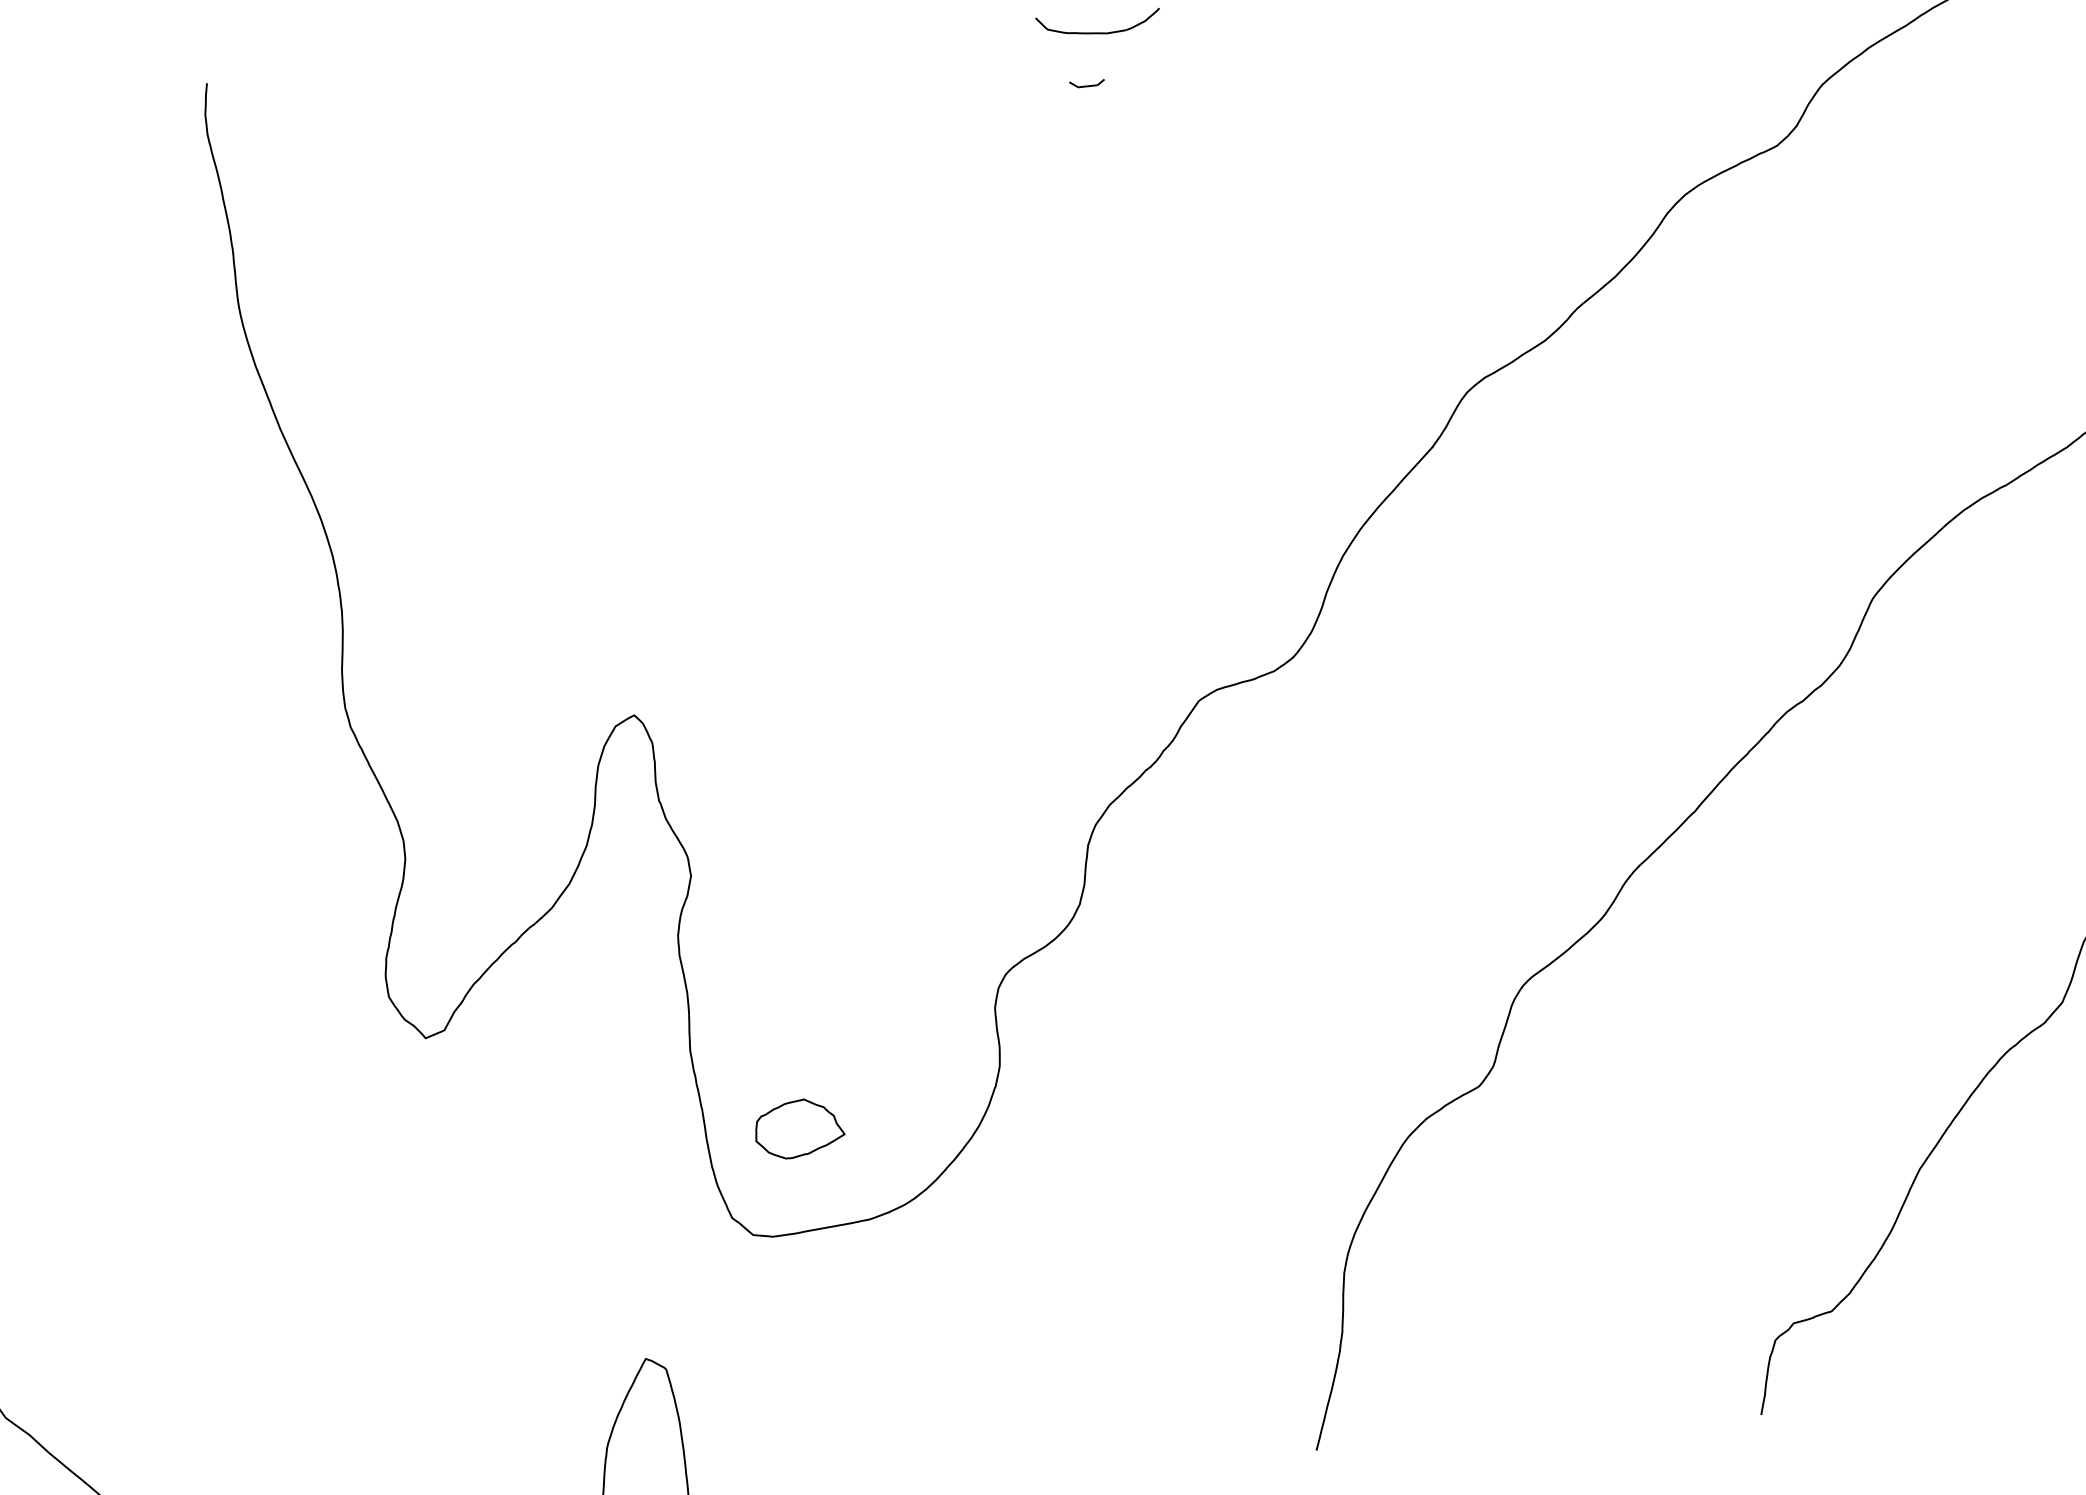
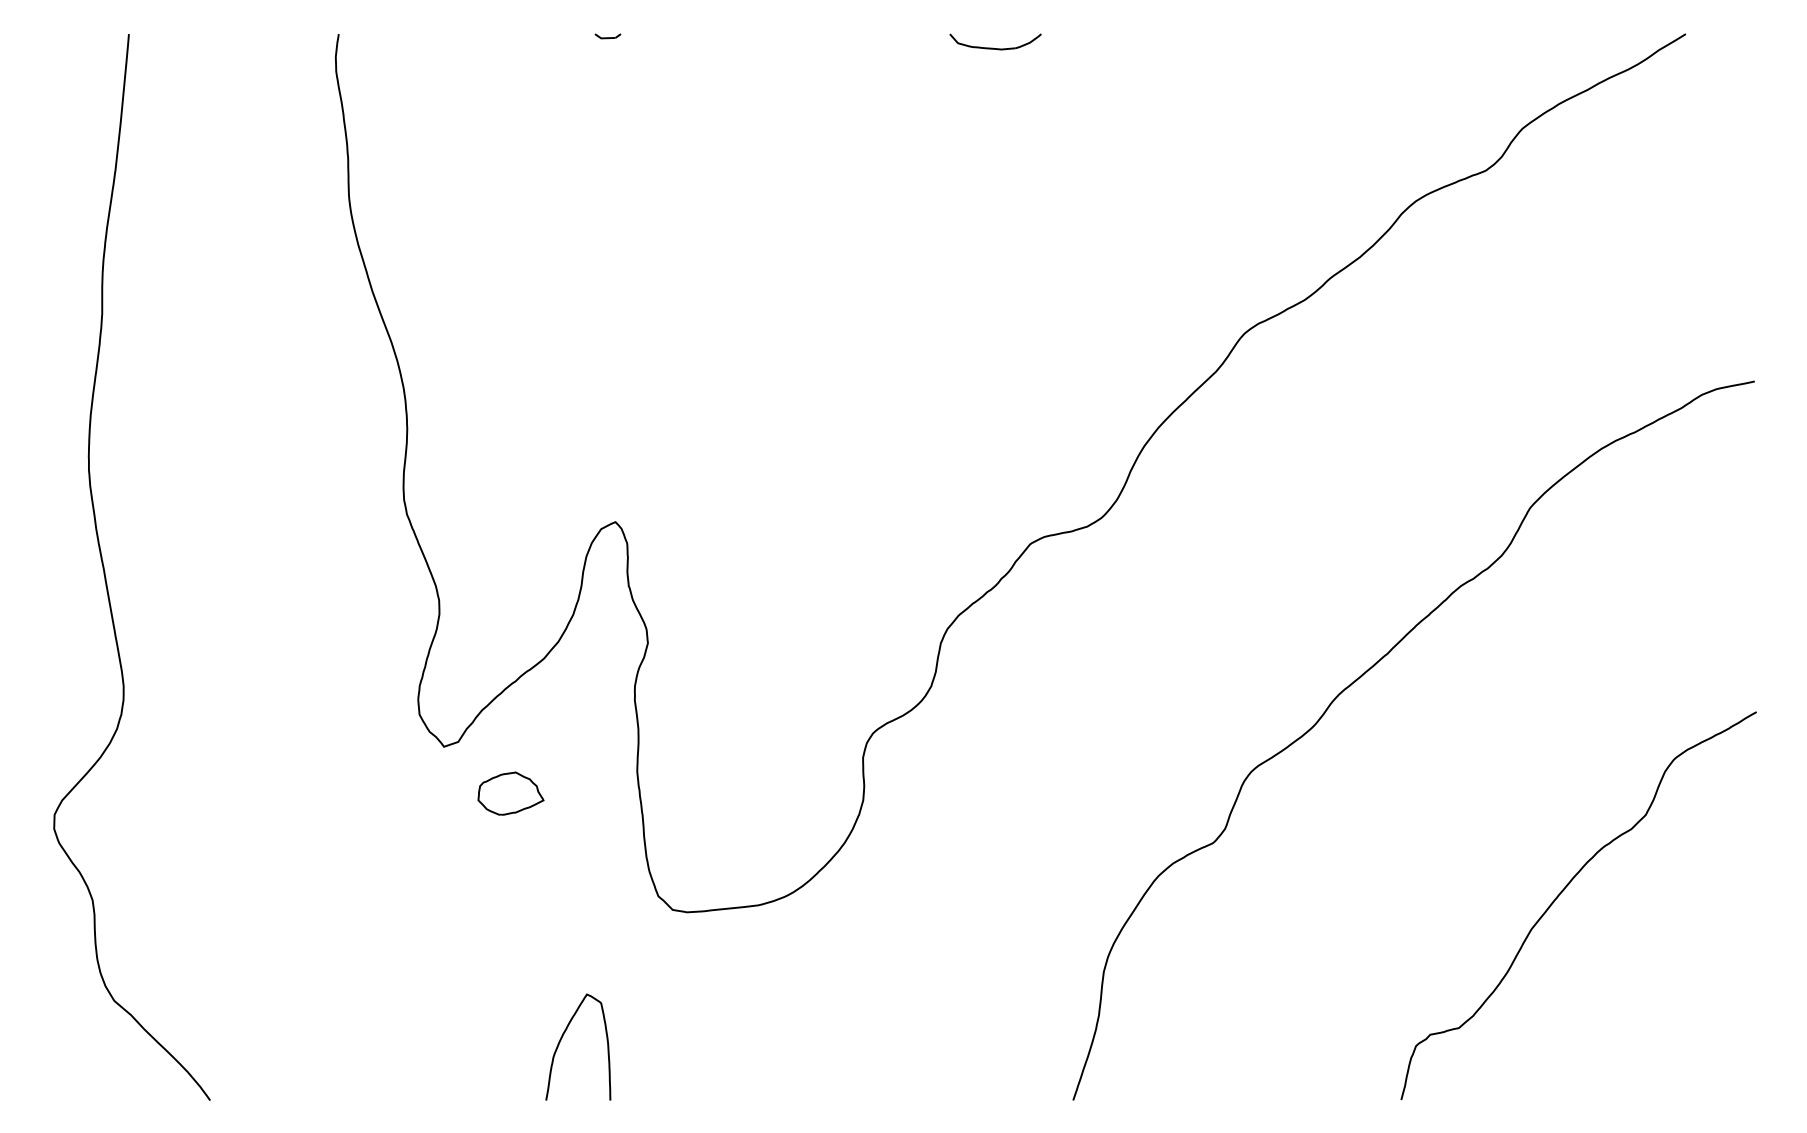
part: (1086, 84) -> (607, 36), moved
part: (799, 1128) -> (510, 793), moved

